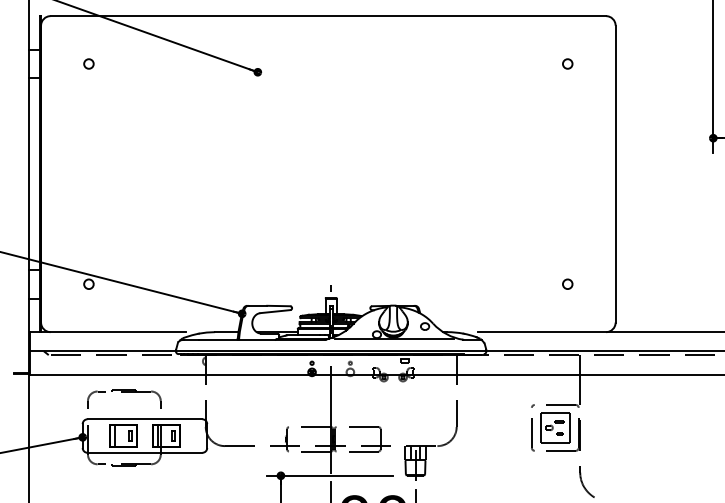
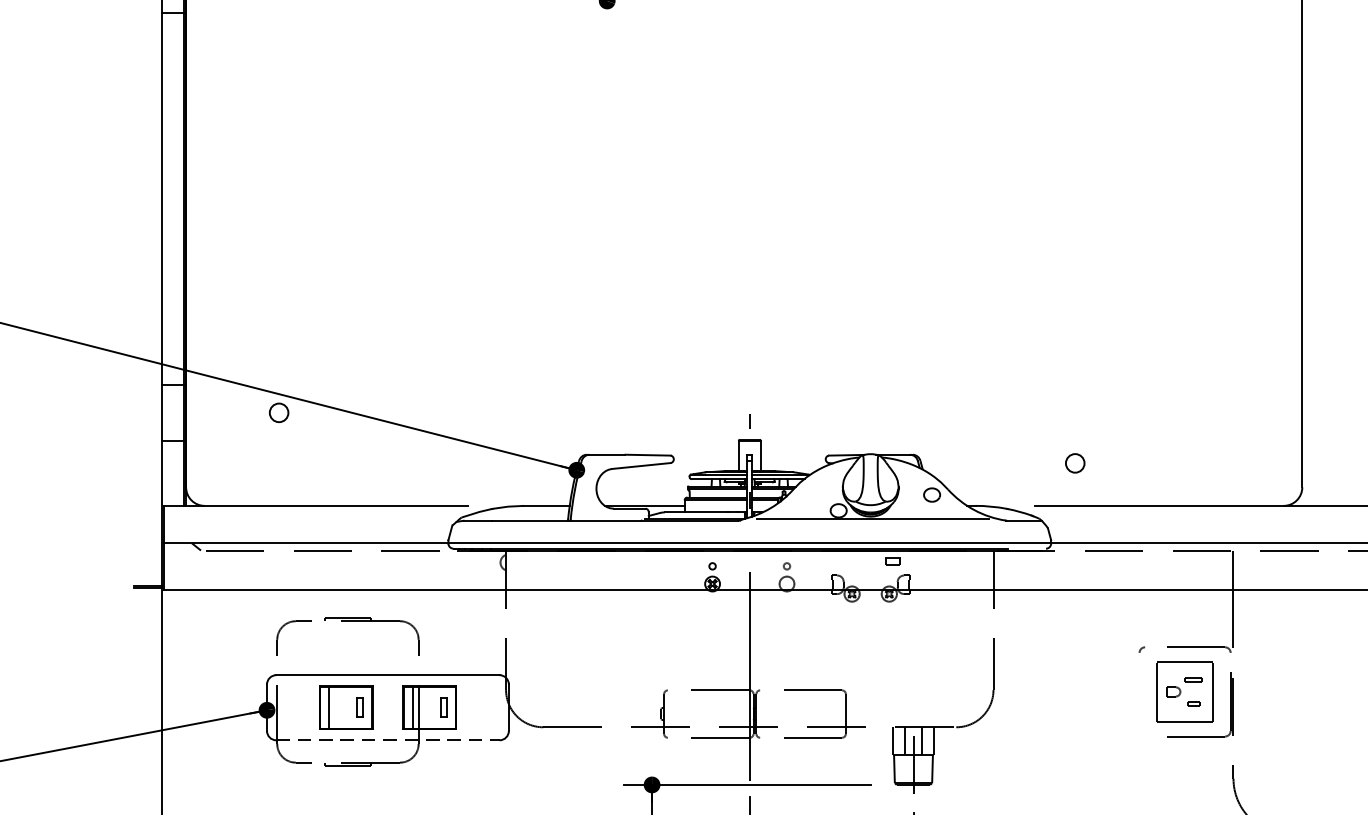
circle: (567, 283) -> (1074, 461), moved
part: (532, 434) -> (1140, 704), removed
line: (145, 452) -> (388, 739), solid -> dashed

